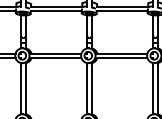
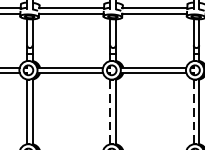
line: (87, 88) -> (110, 111), solid -> dashed
line: (153, 88) -> (194, 111), solid -> dashed

